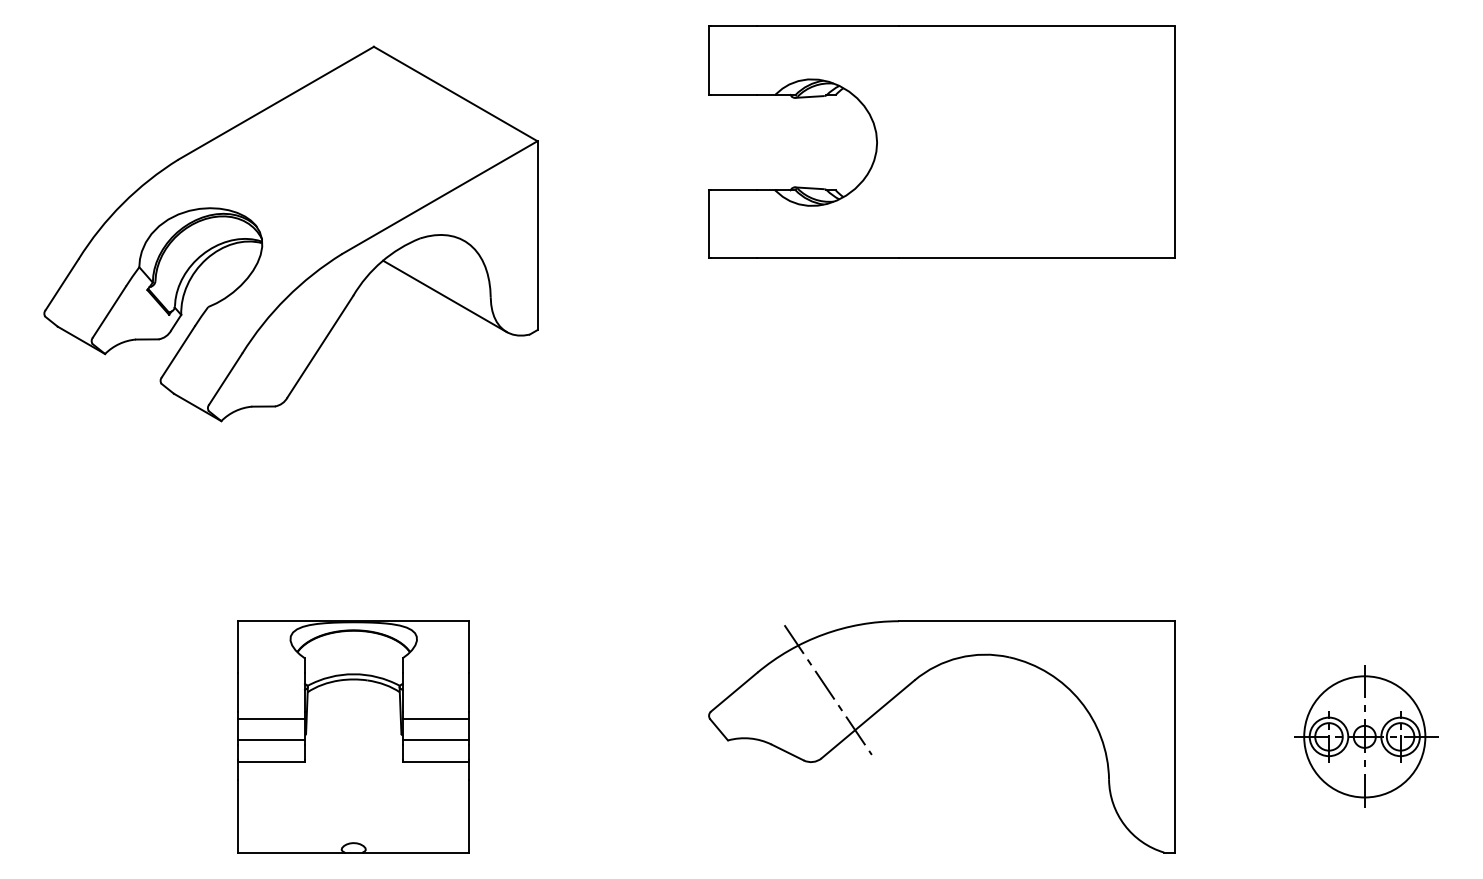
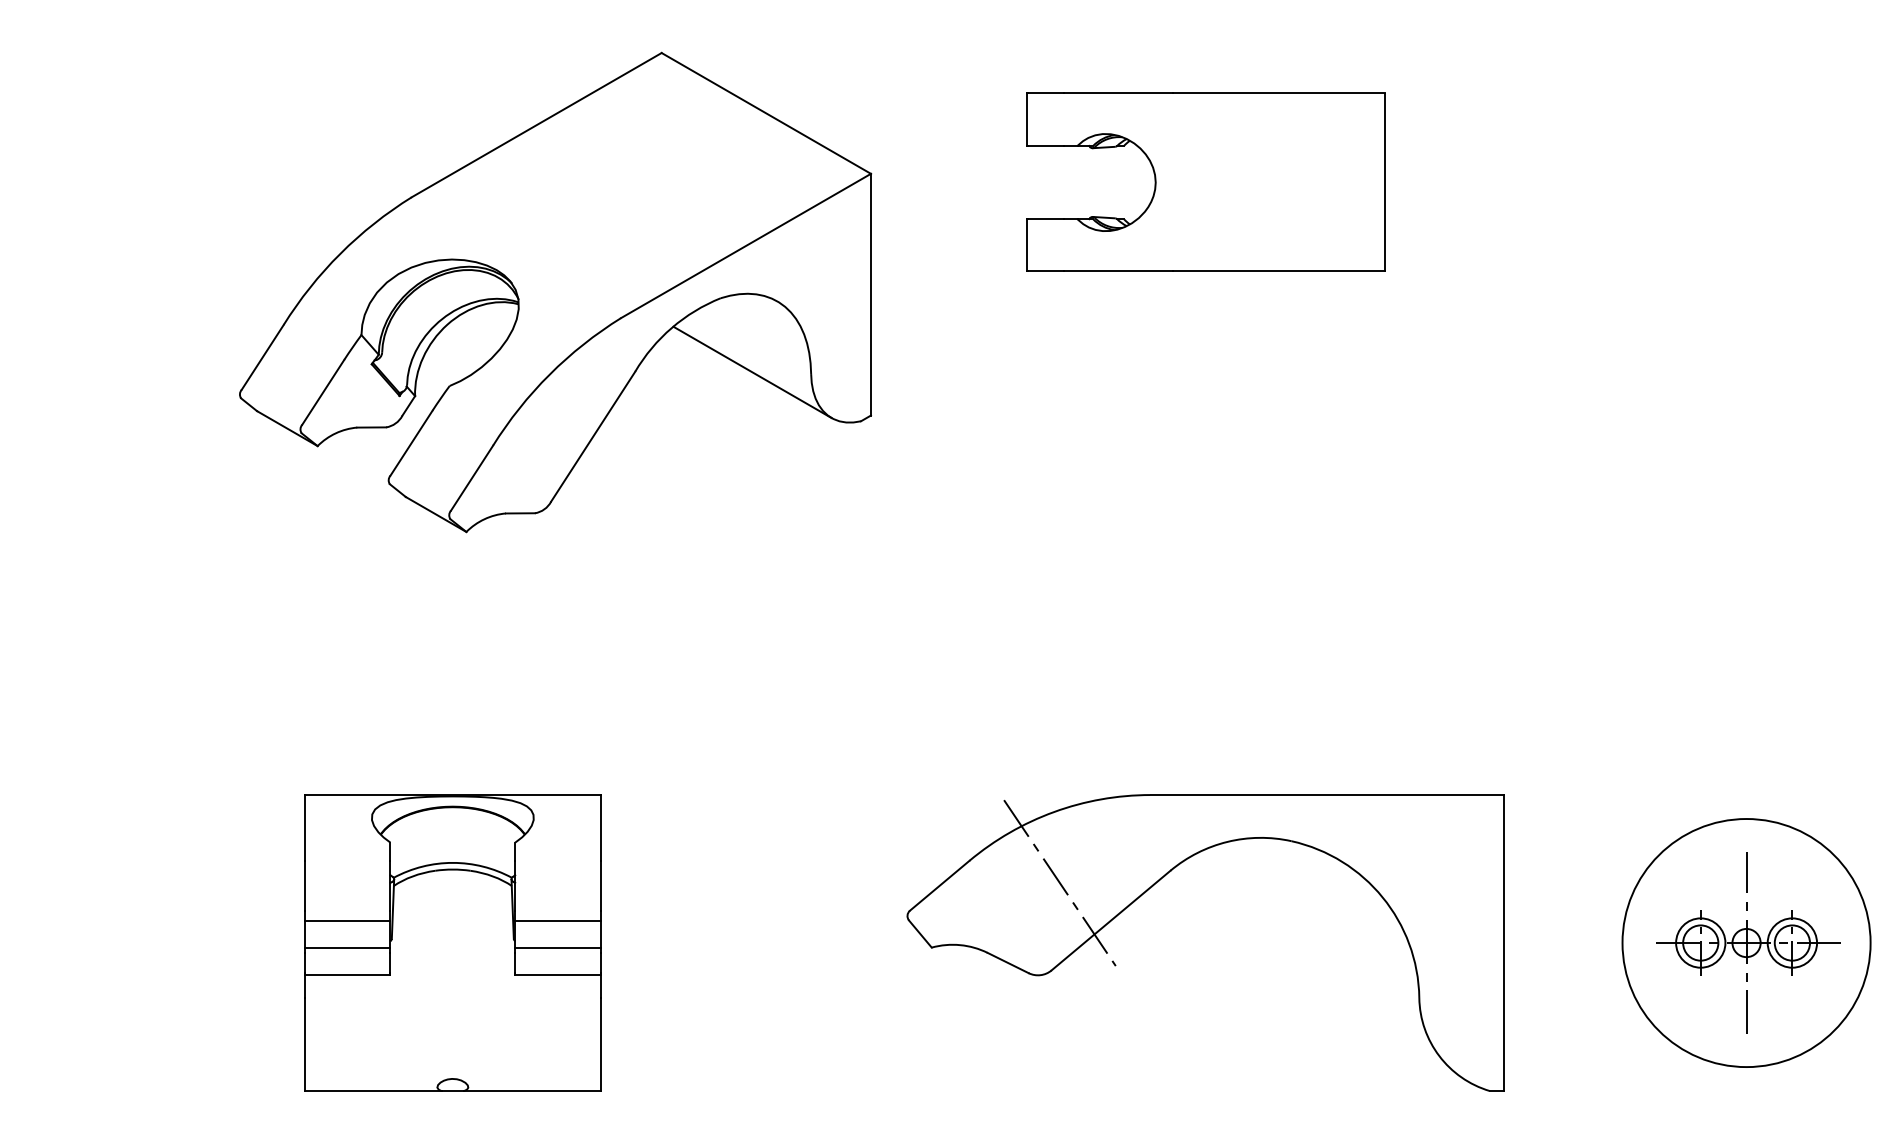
part: (941, 142) -> (1205, 182), size x0.6
part: (290, 233) -> (555, 292), moved
circle: (1364, 736) -> (1746, 942), size x1.6

